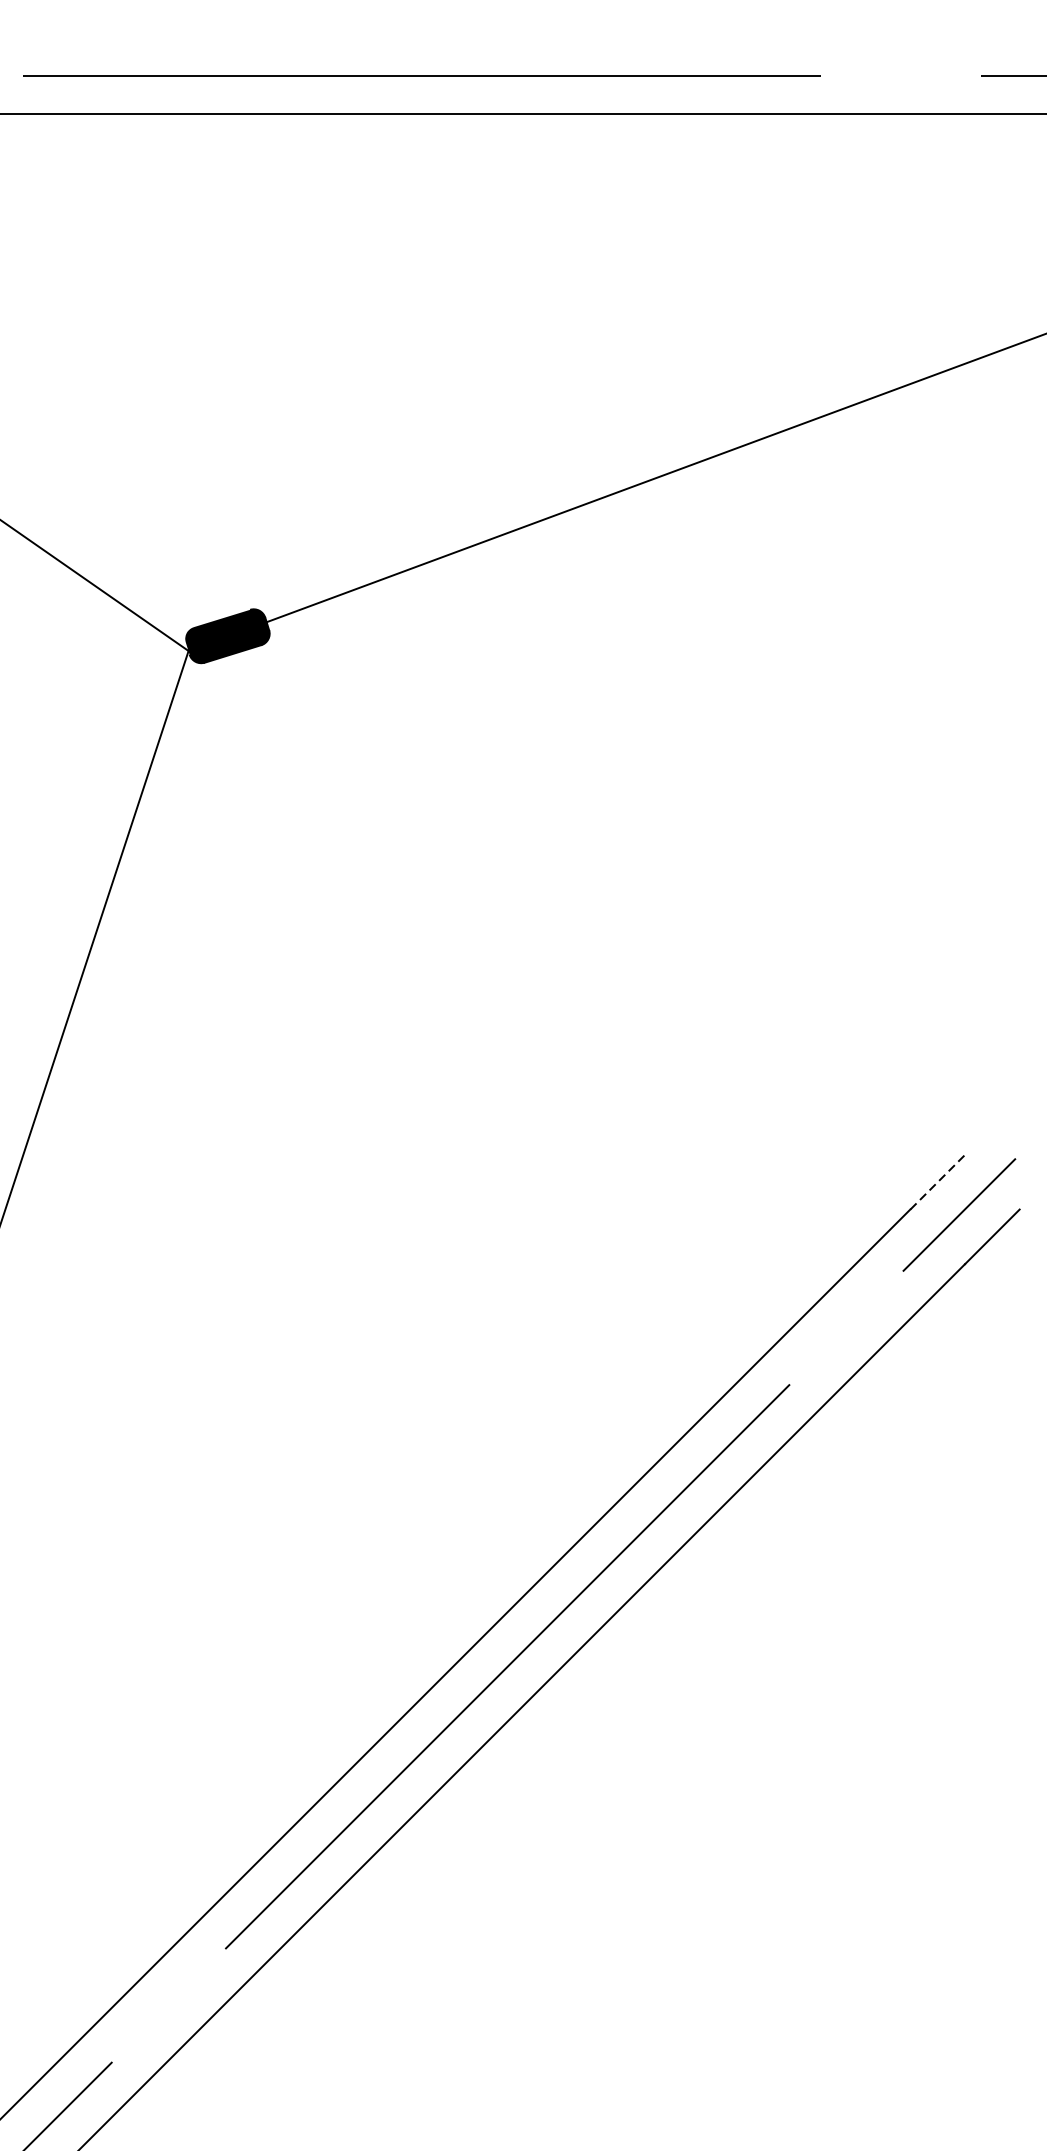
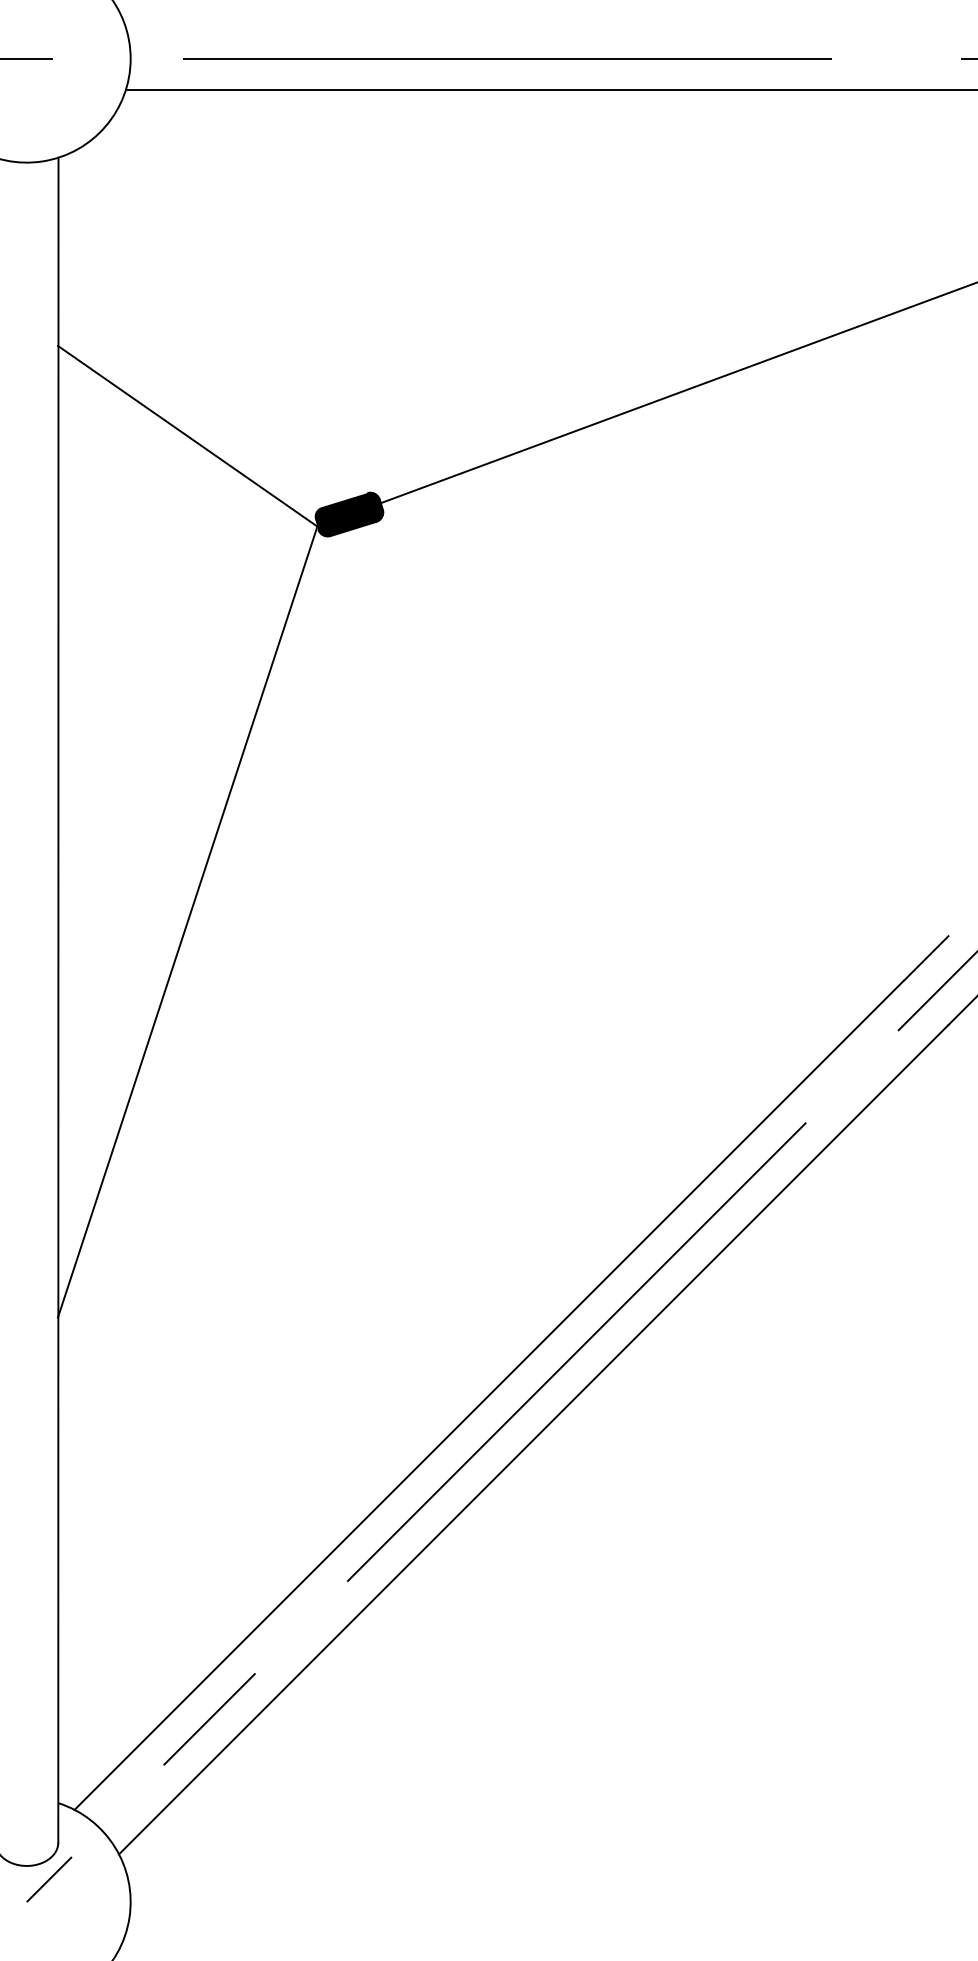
line: (937, 1182) -> (926, 958), dashed -> solid

